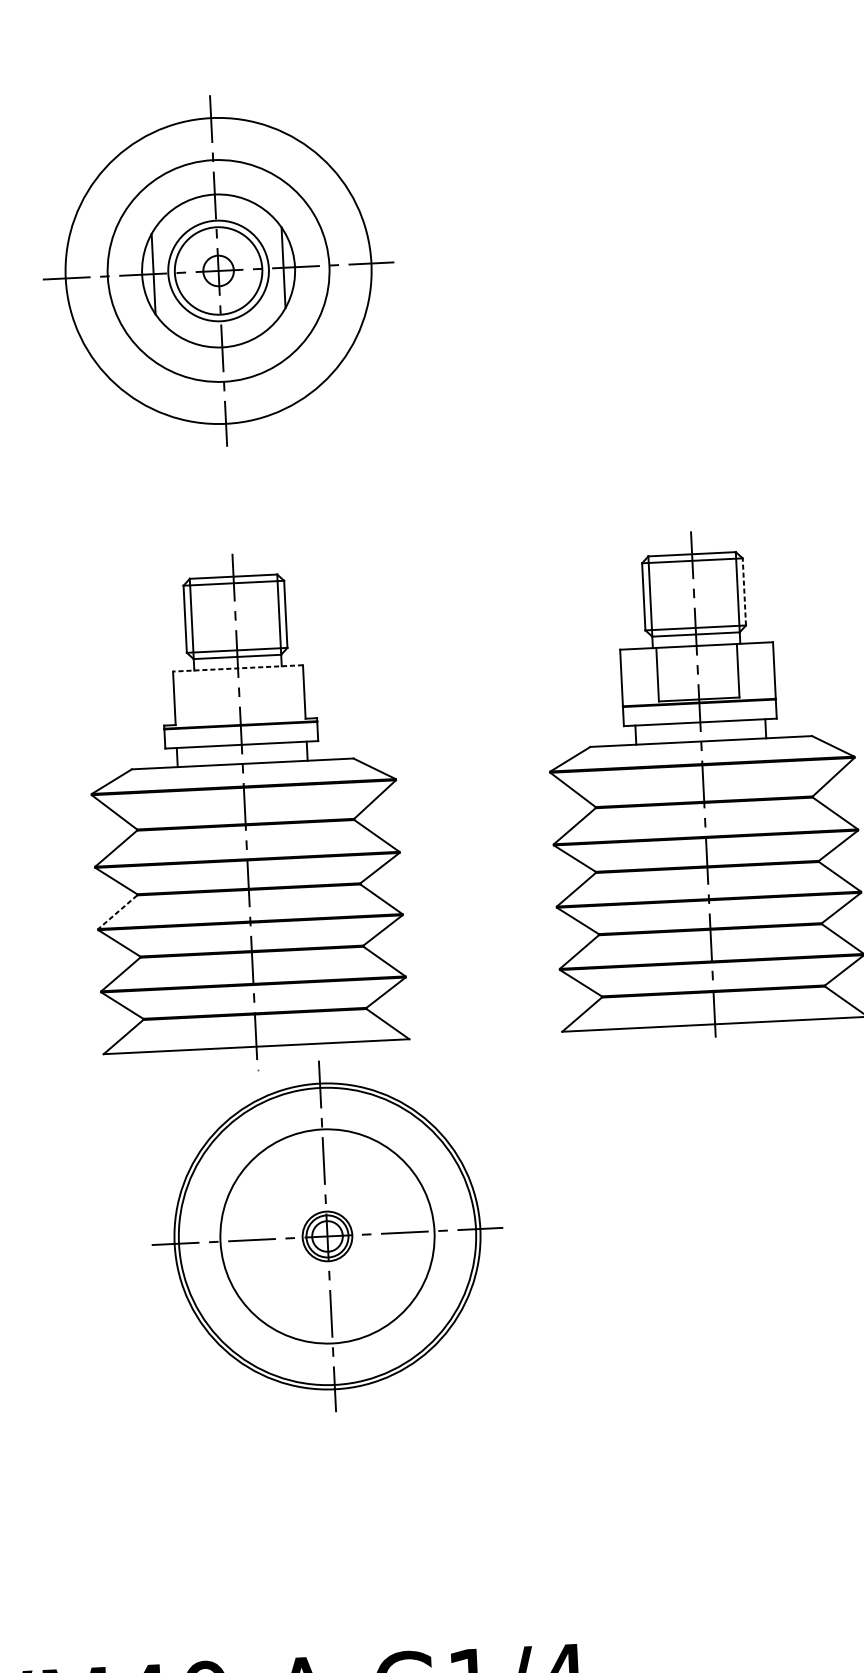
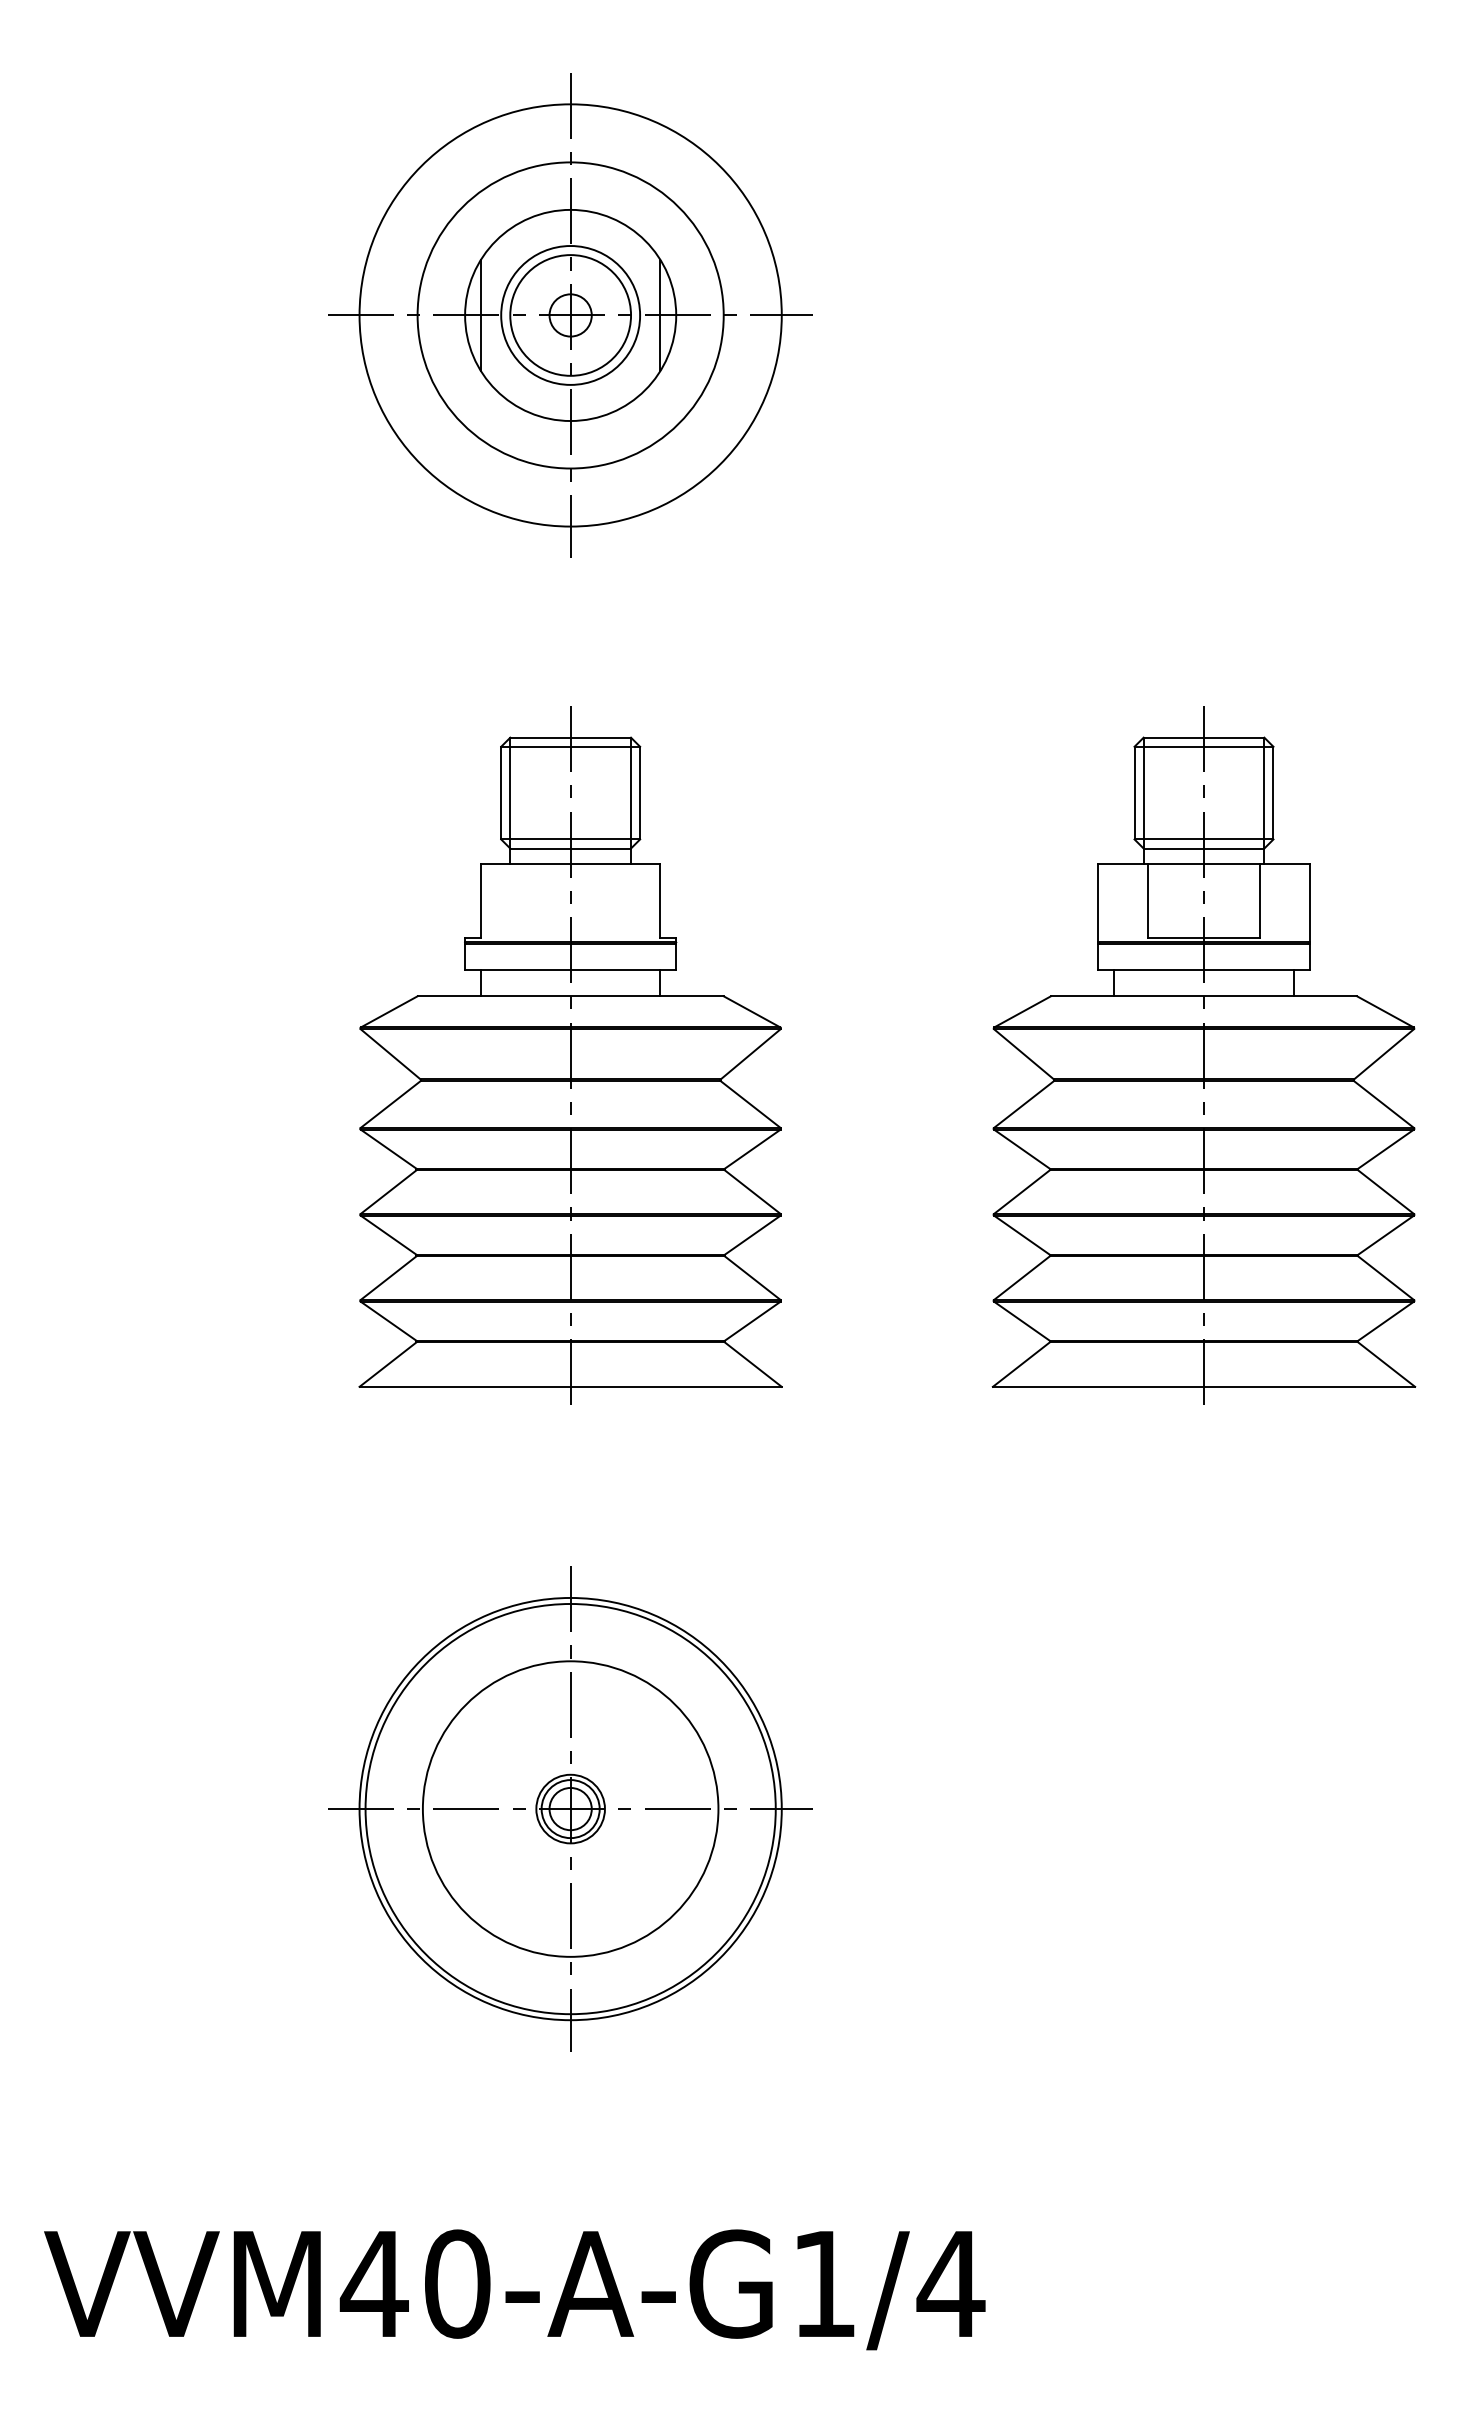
line: (744, 591) -> (1273, 792), dashed -> solid
line: (237, 668) -> (570, 864), dashed -> solid
line: (117, 912) -> (388, 1192), dashed -> solid
part: (327, 1236) -> (570, 1808), moved

